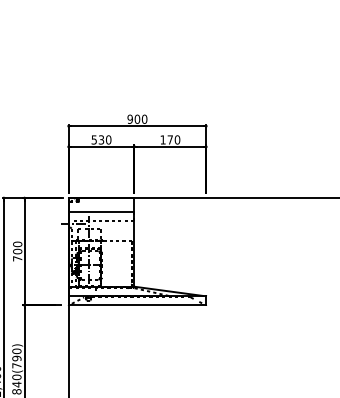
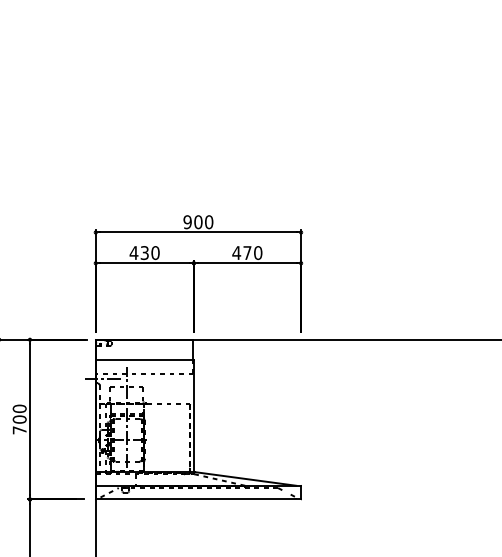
text: (94, 139) -> (134, 252), 530 -> 430
text: (162, 139) -> (235, 252), 170 -> 470

